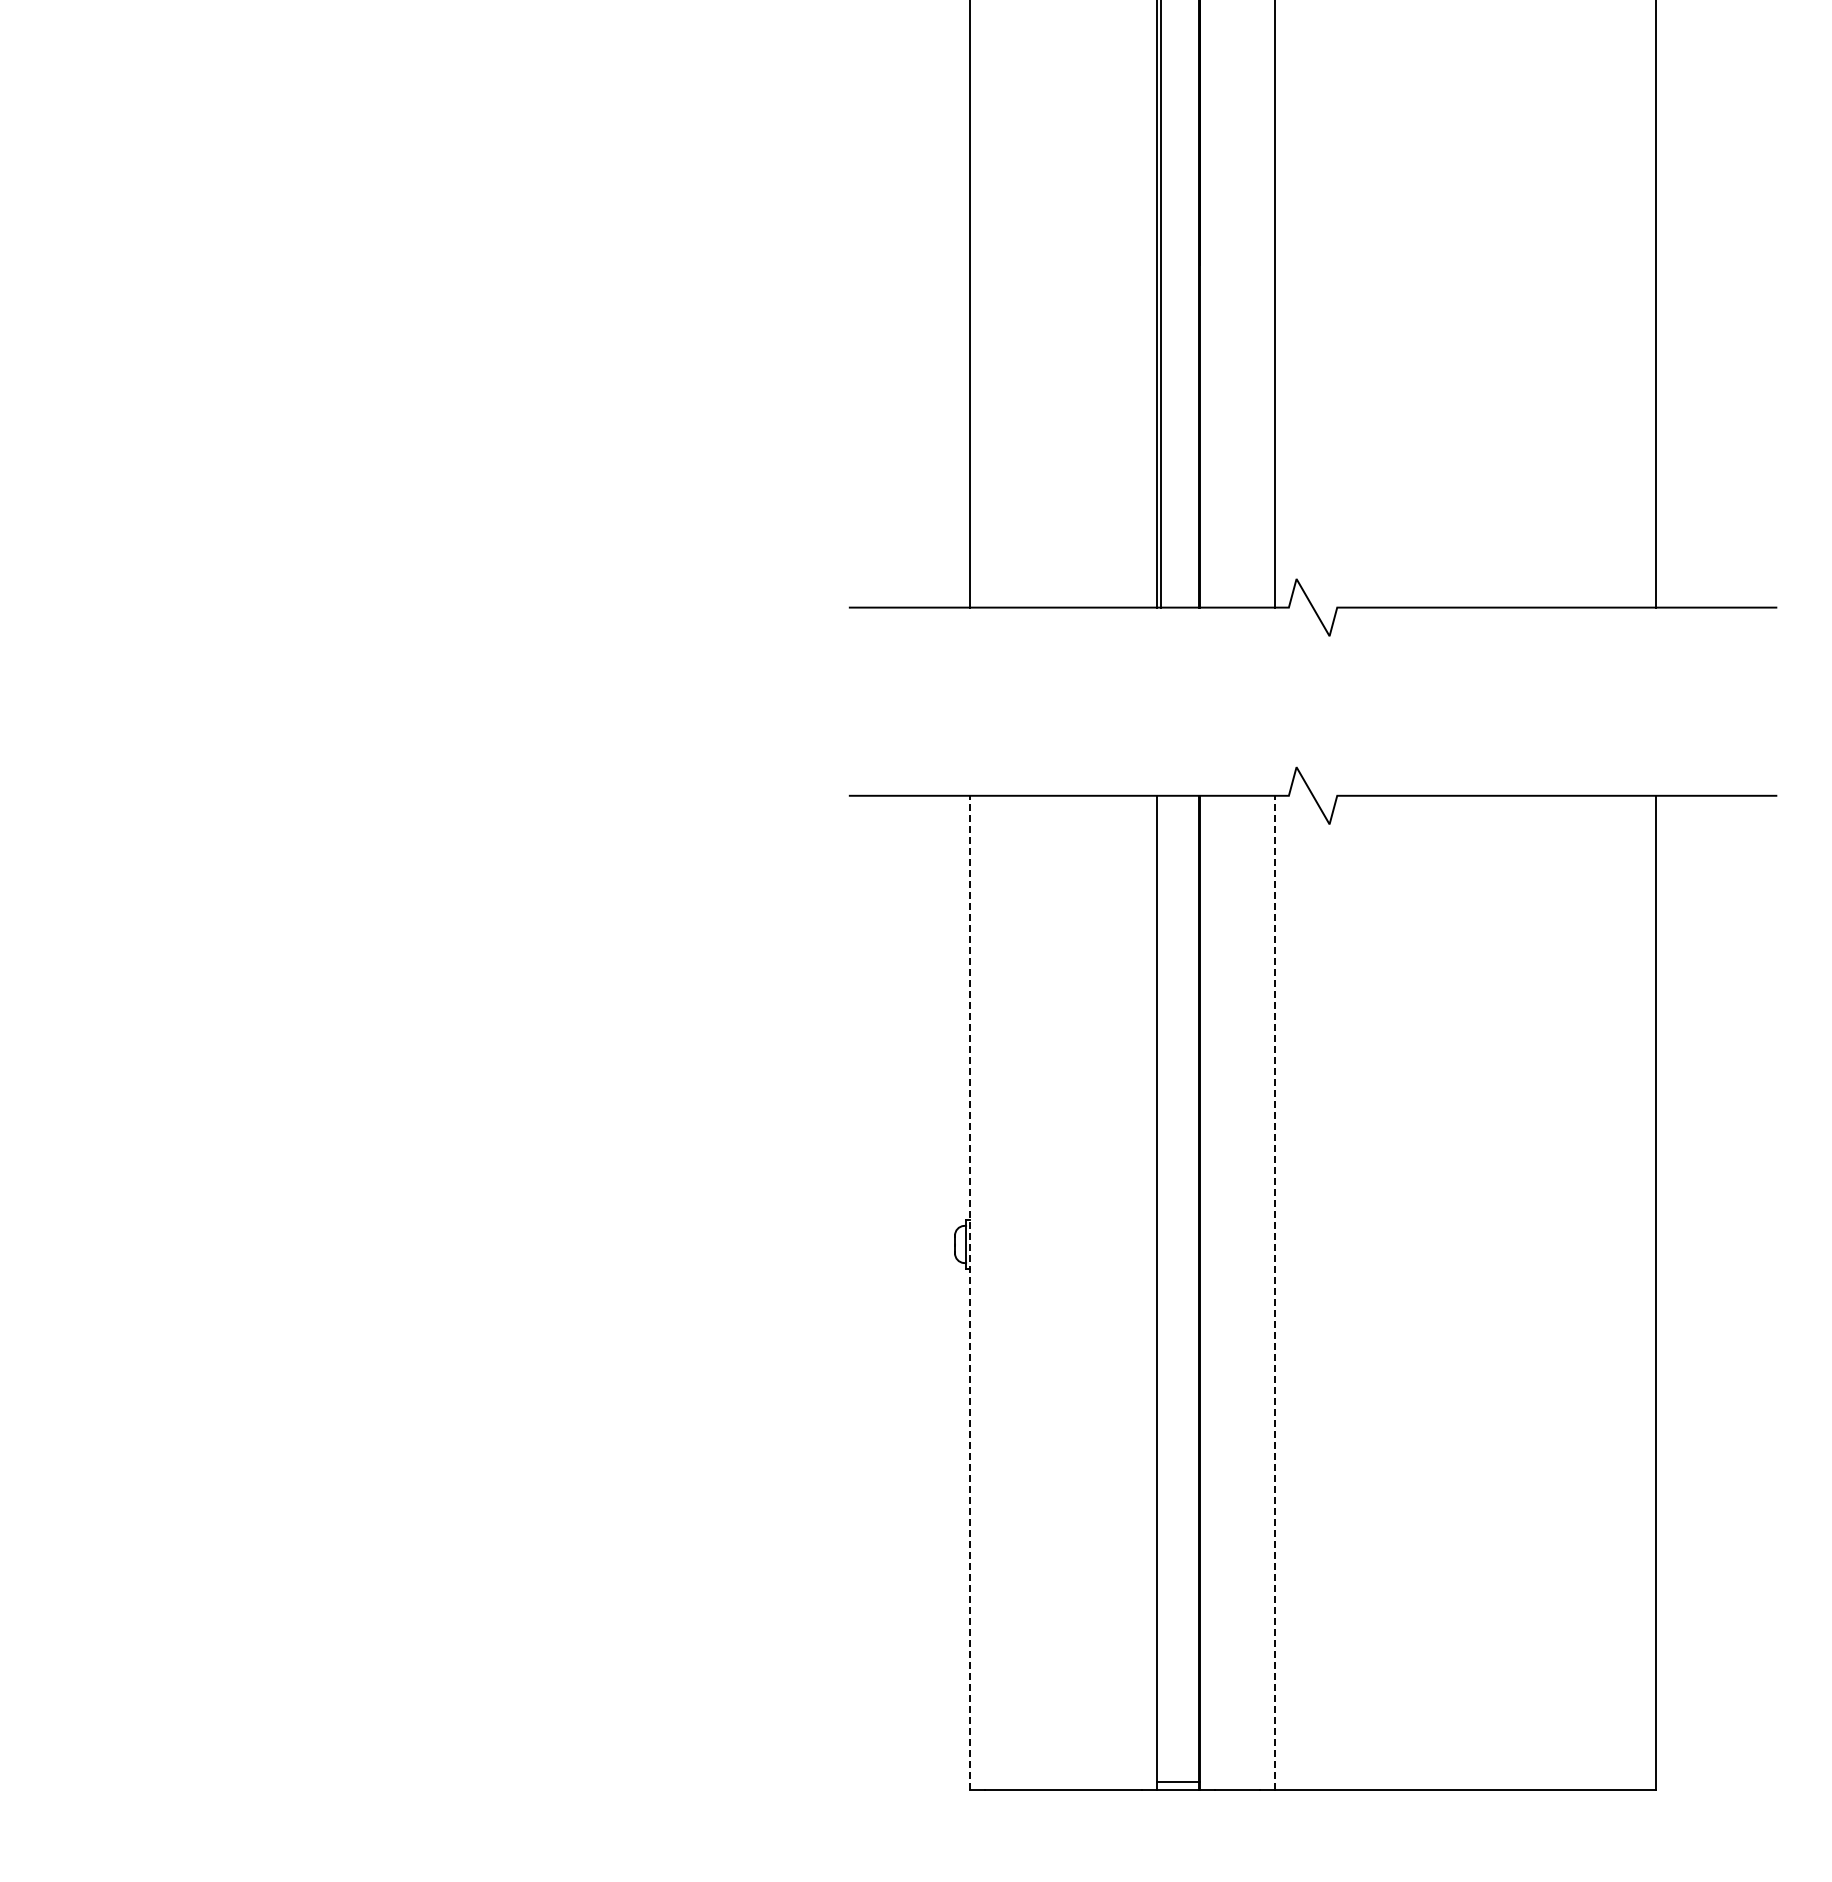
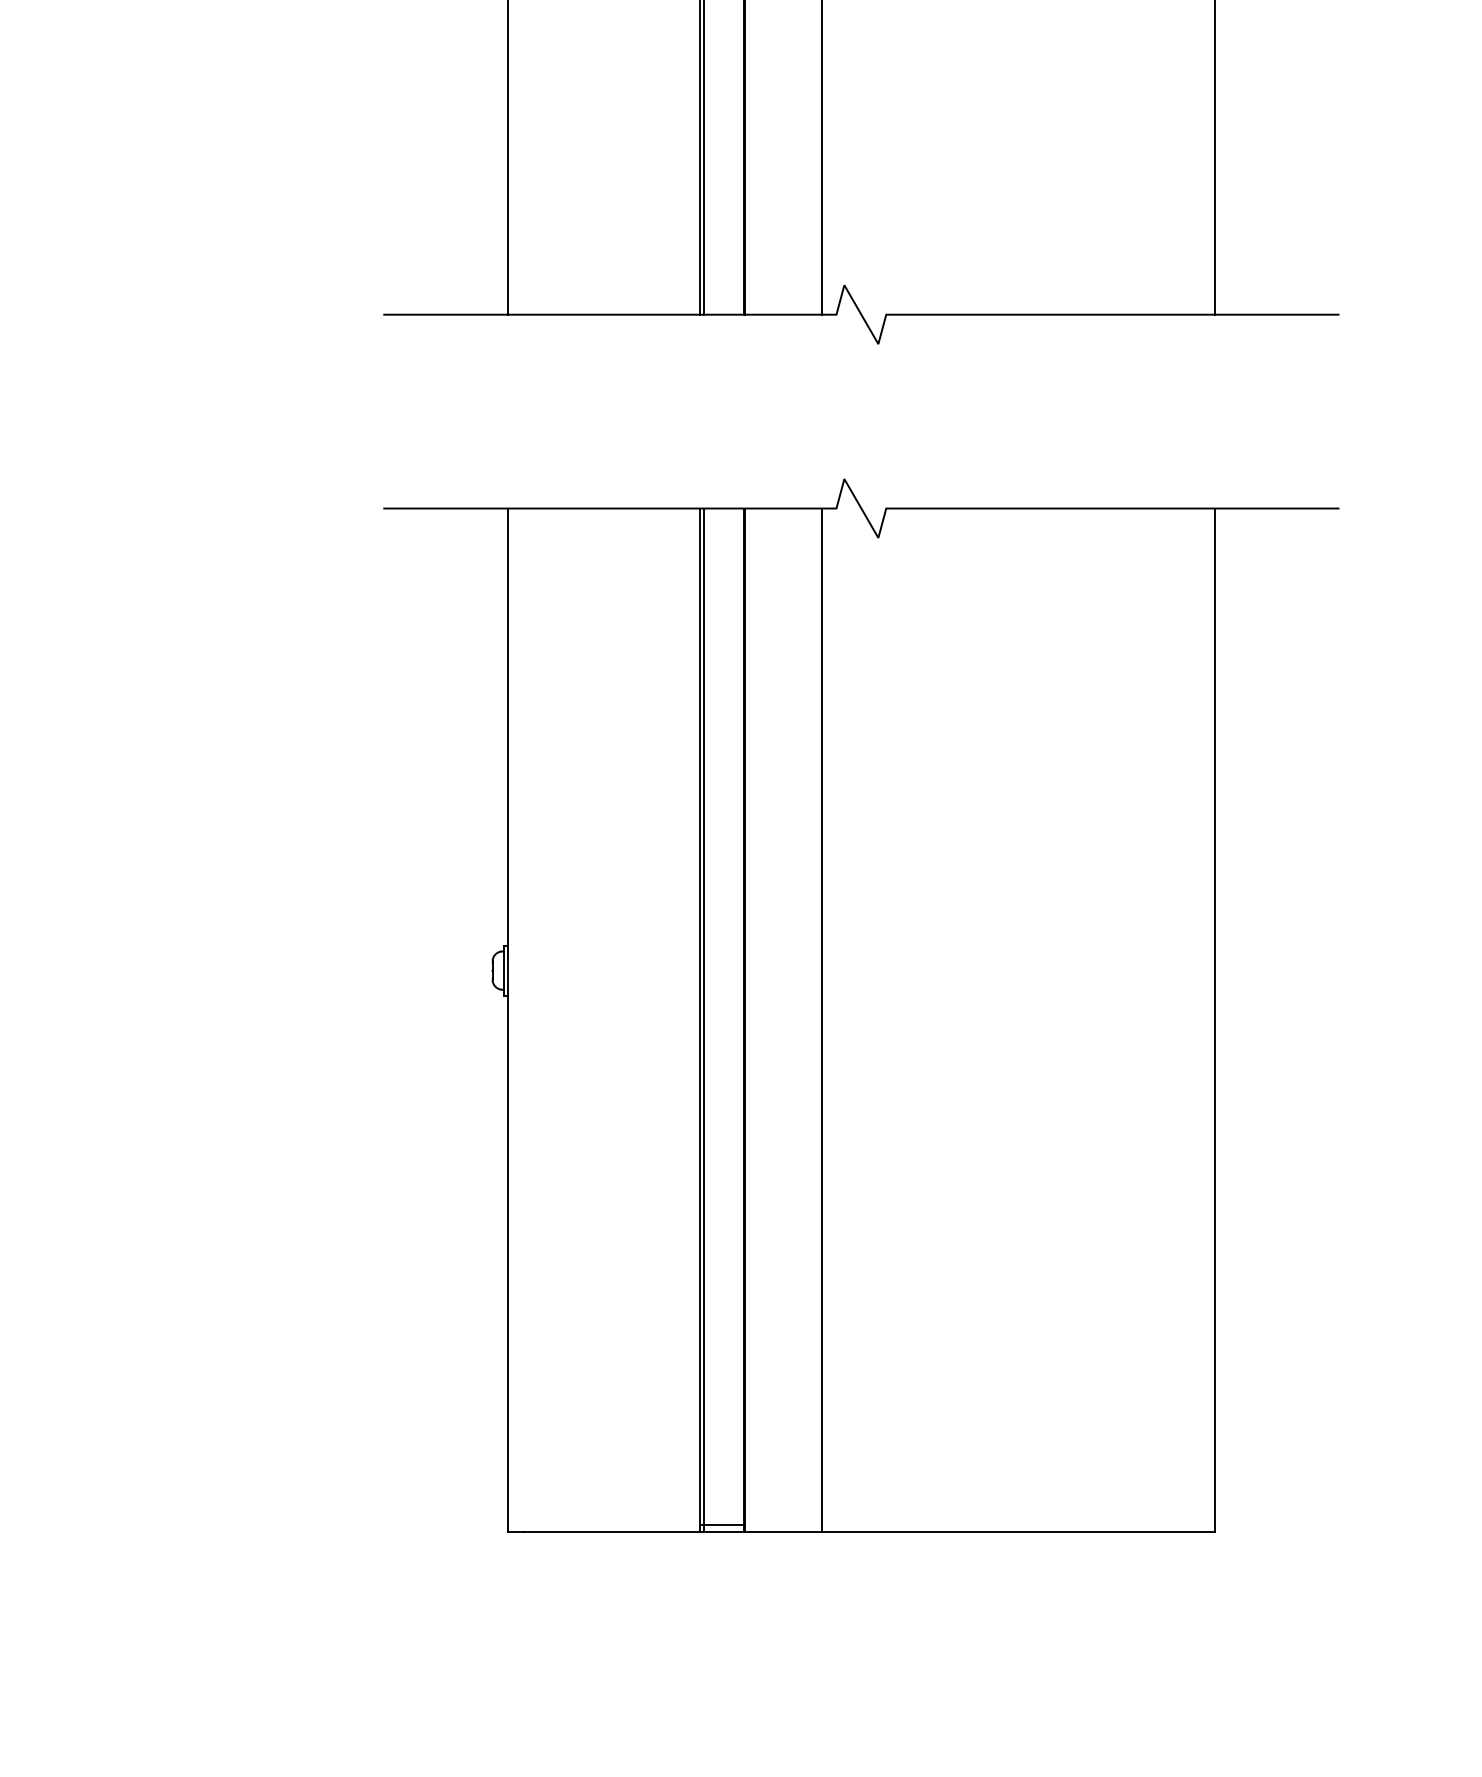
line: (969, 1292) -> (507, 1020), dashed -> solid
line: (1160, 1292) -> (704, 1020), added
line: (1274, 1292) -> (821, 1020), dashed -> solid

